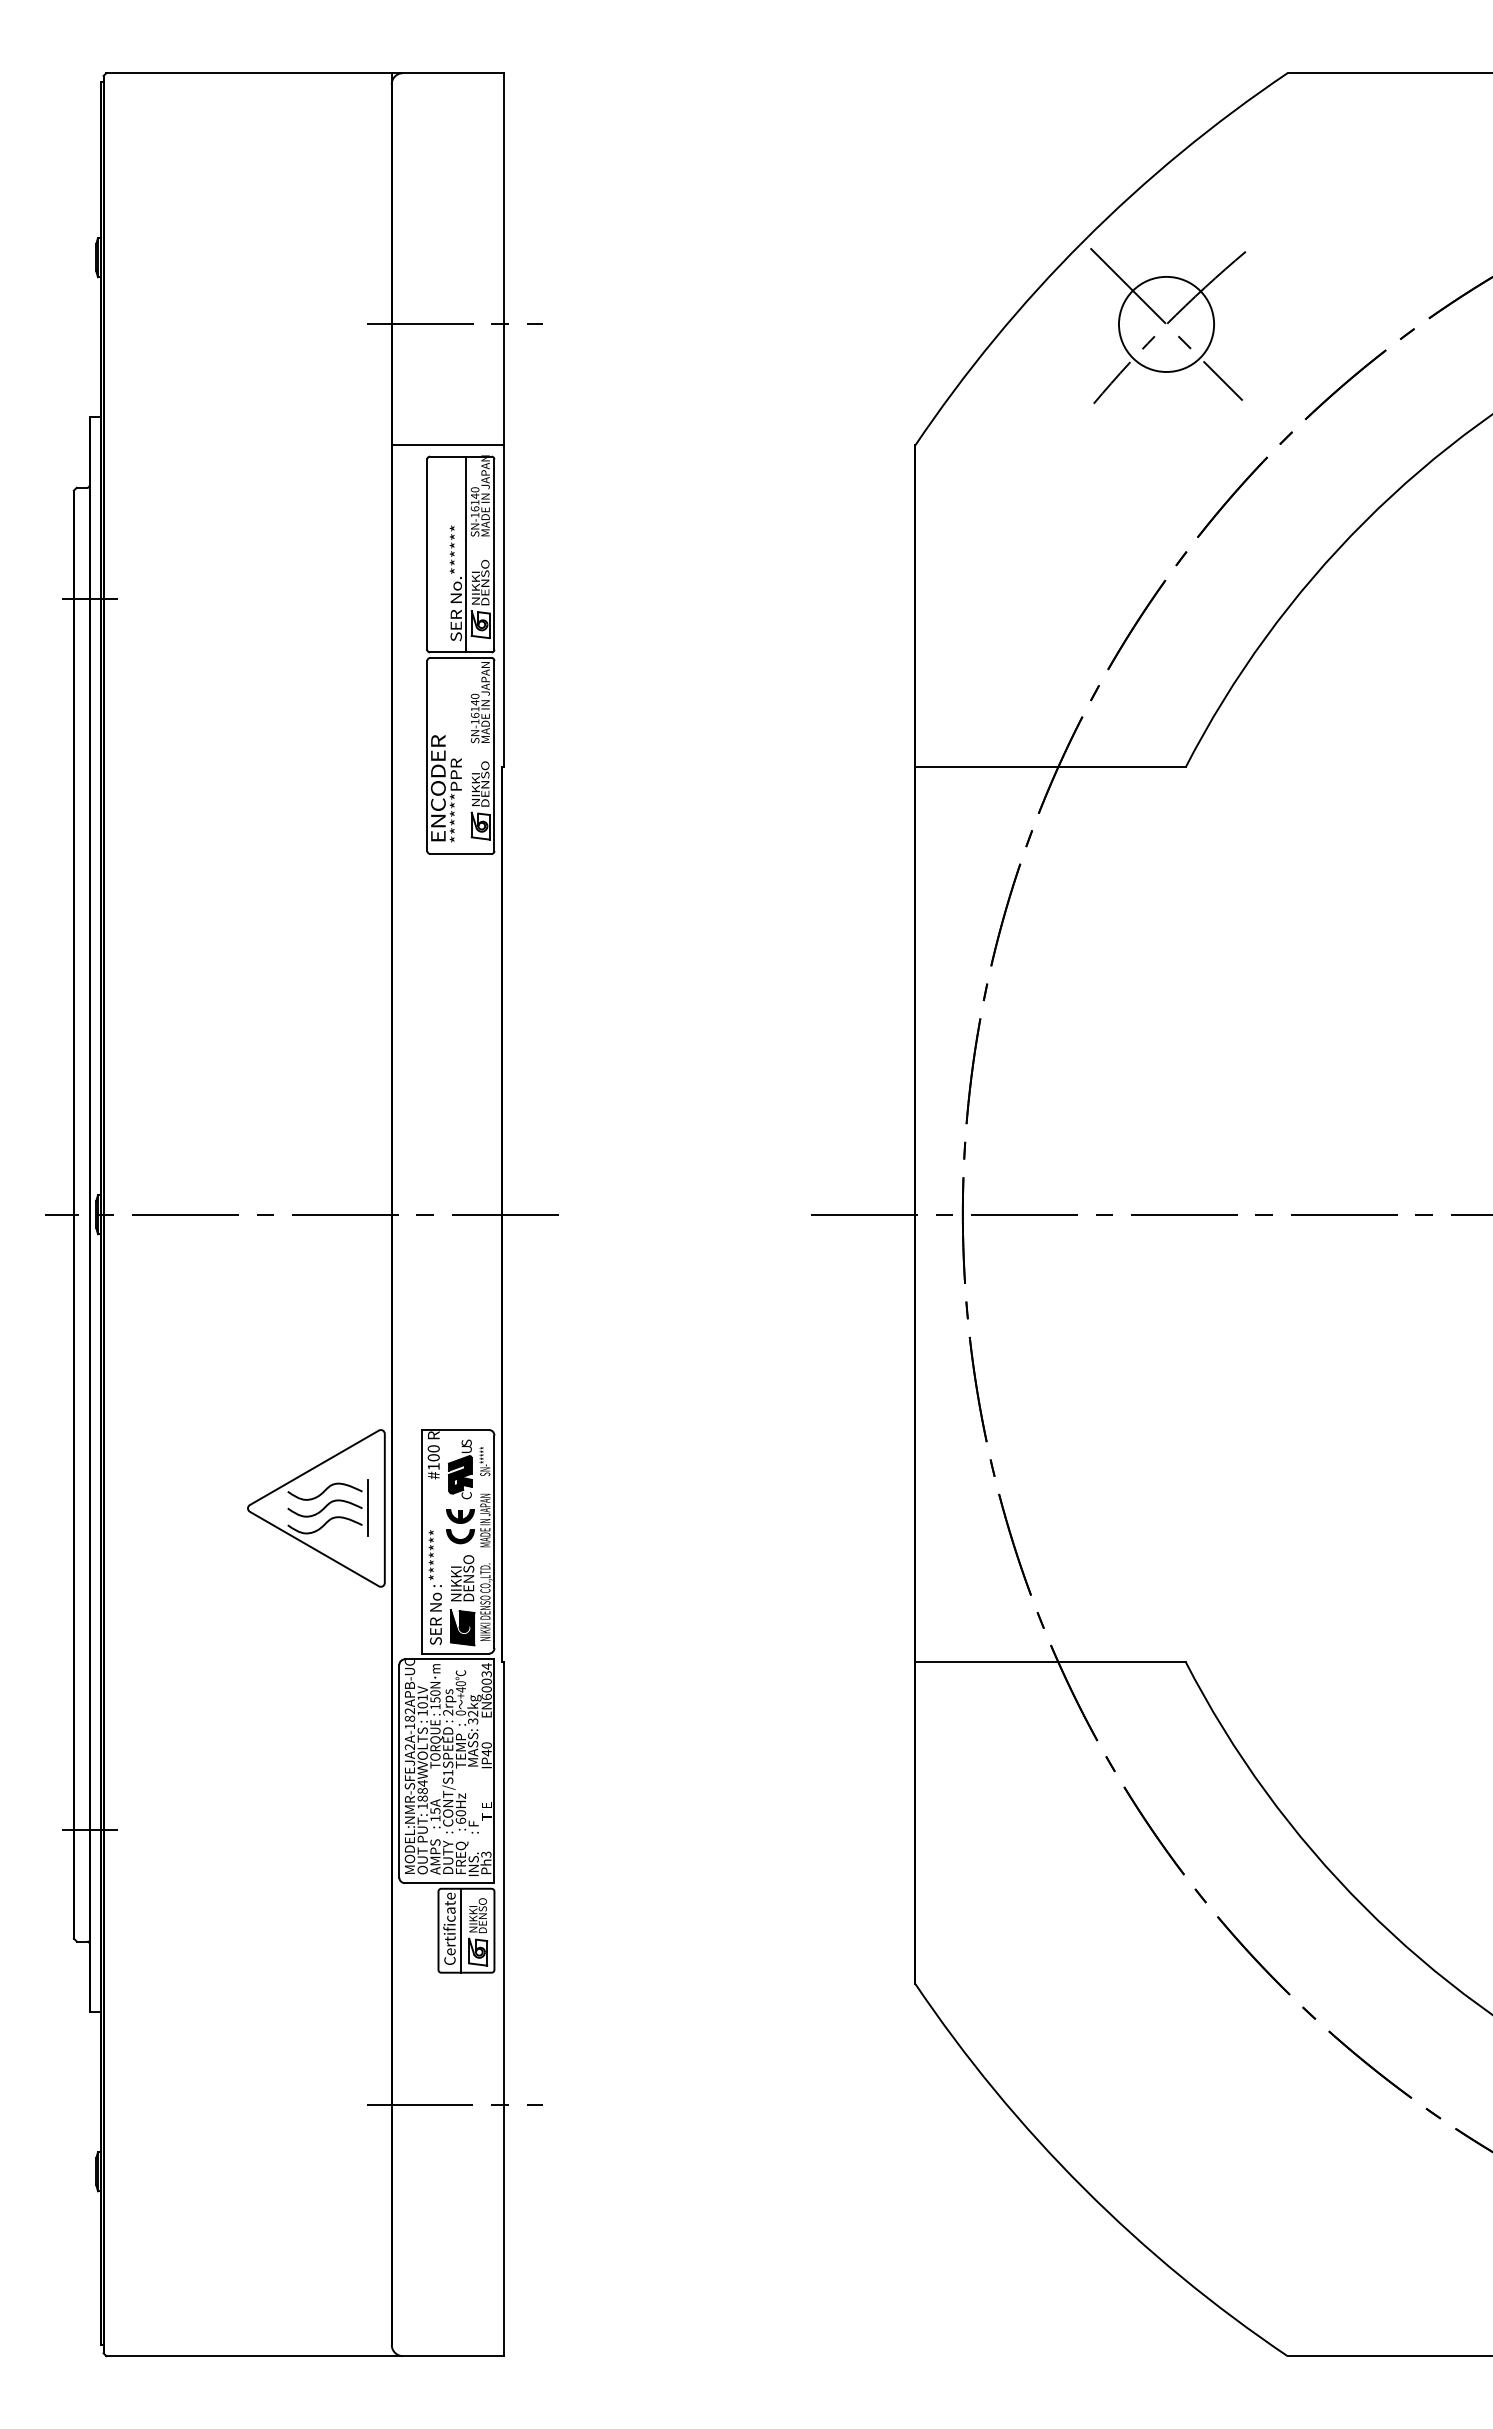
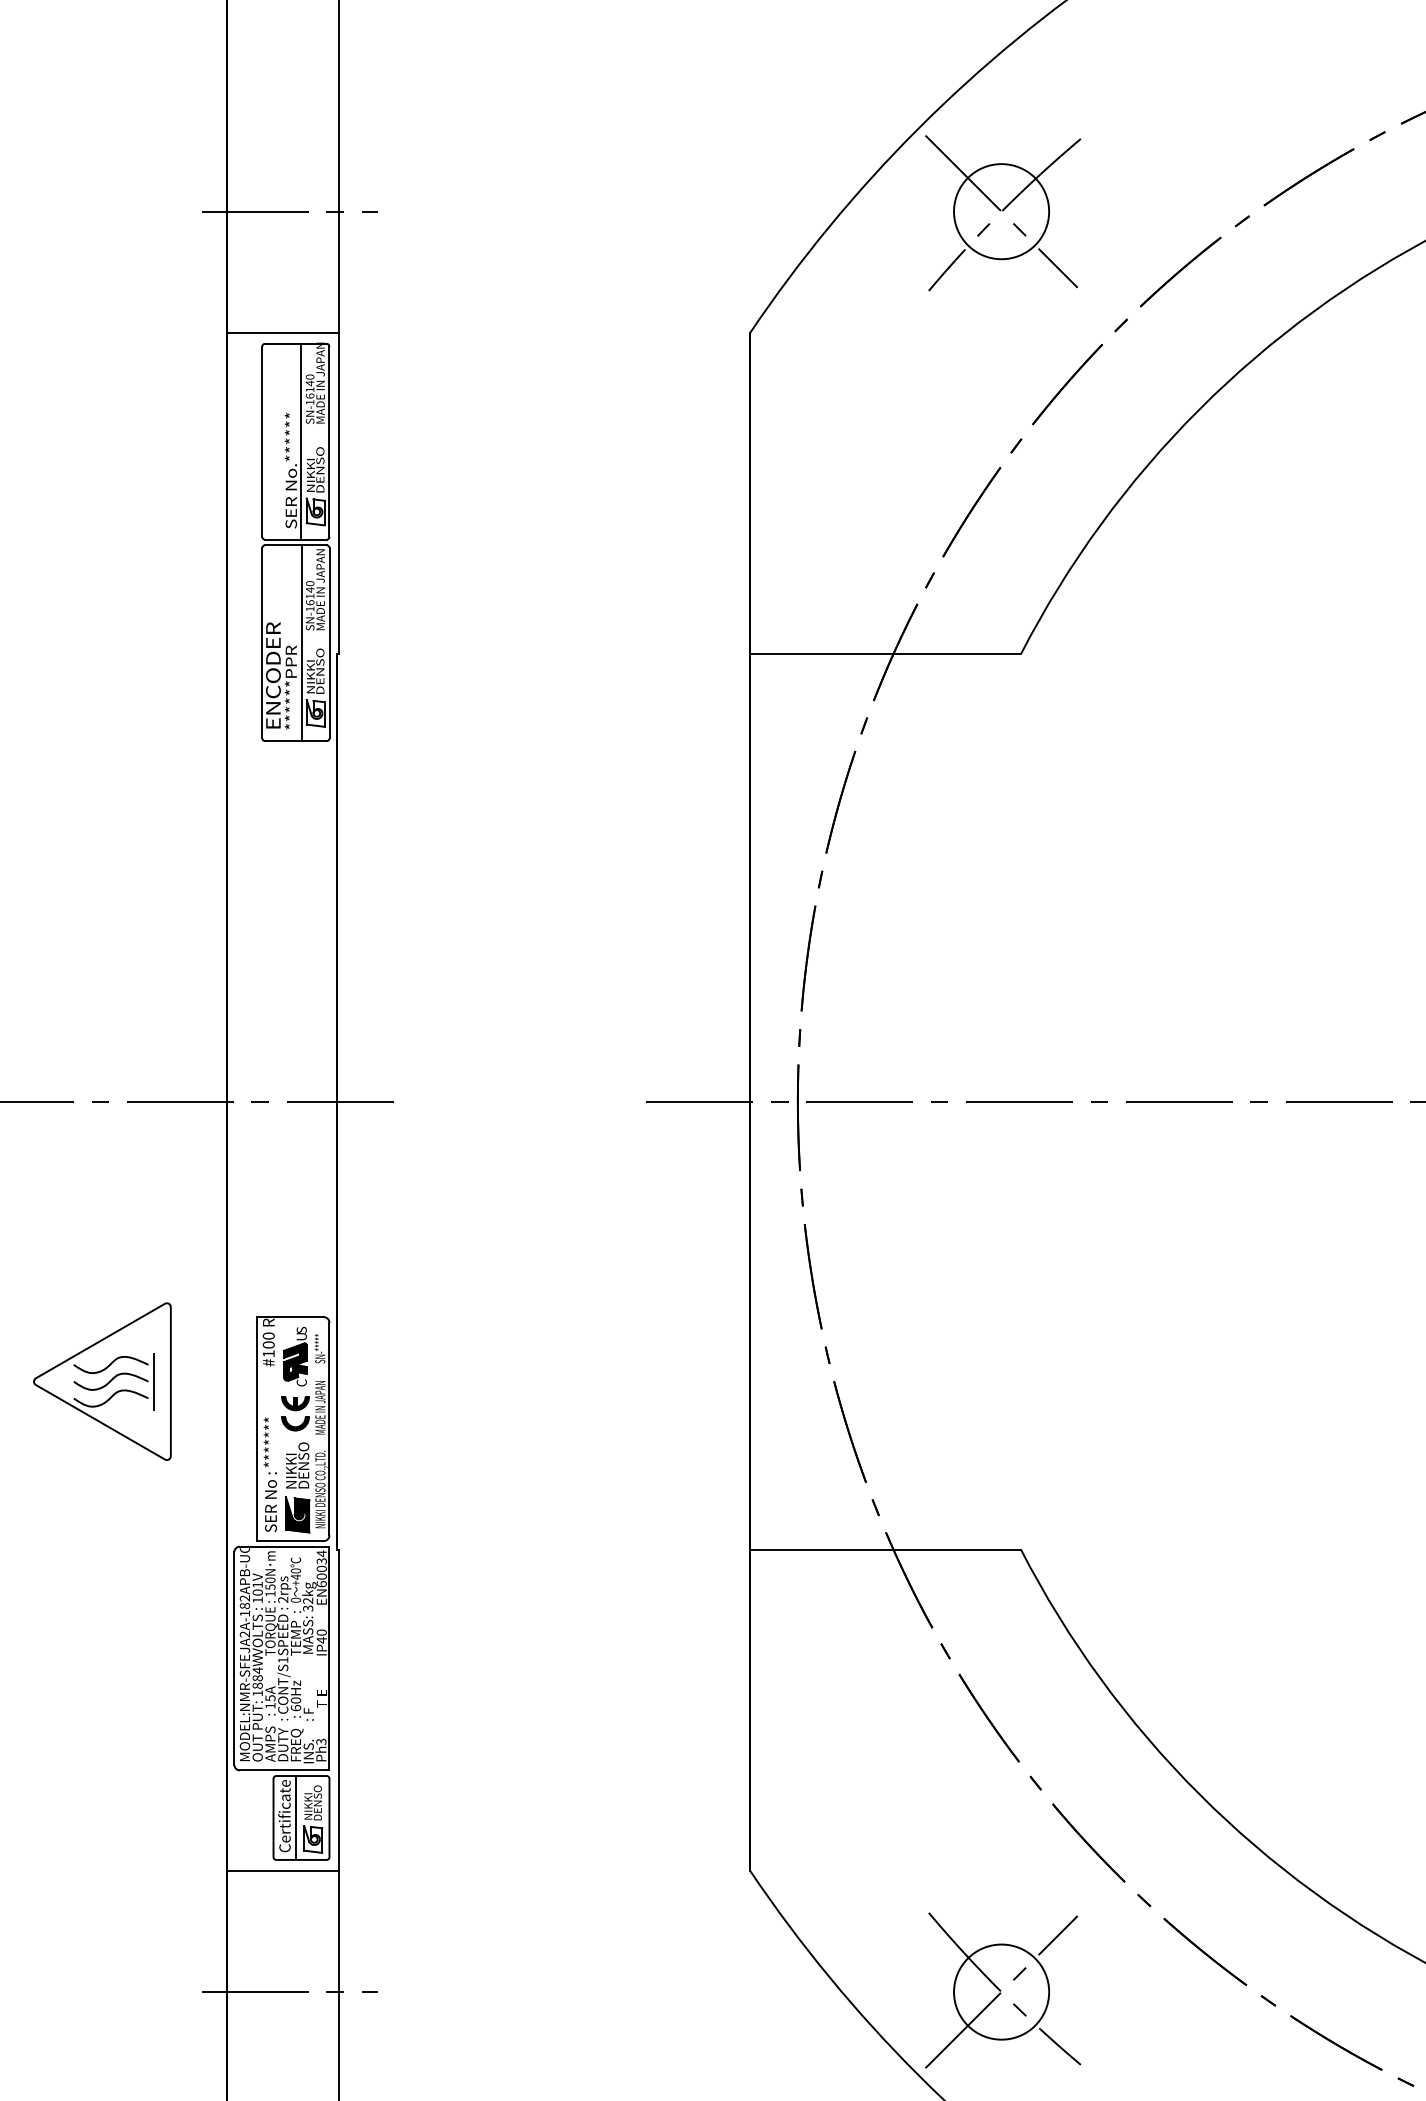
line: (466, 755) -> (301, 642), added
part: (316, 1508) -> (102, 1381), moved
line: (447, 1983) -> (282, 1870), added
part: (1168, 2103) -> (1003, 1990), added

